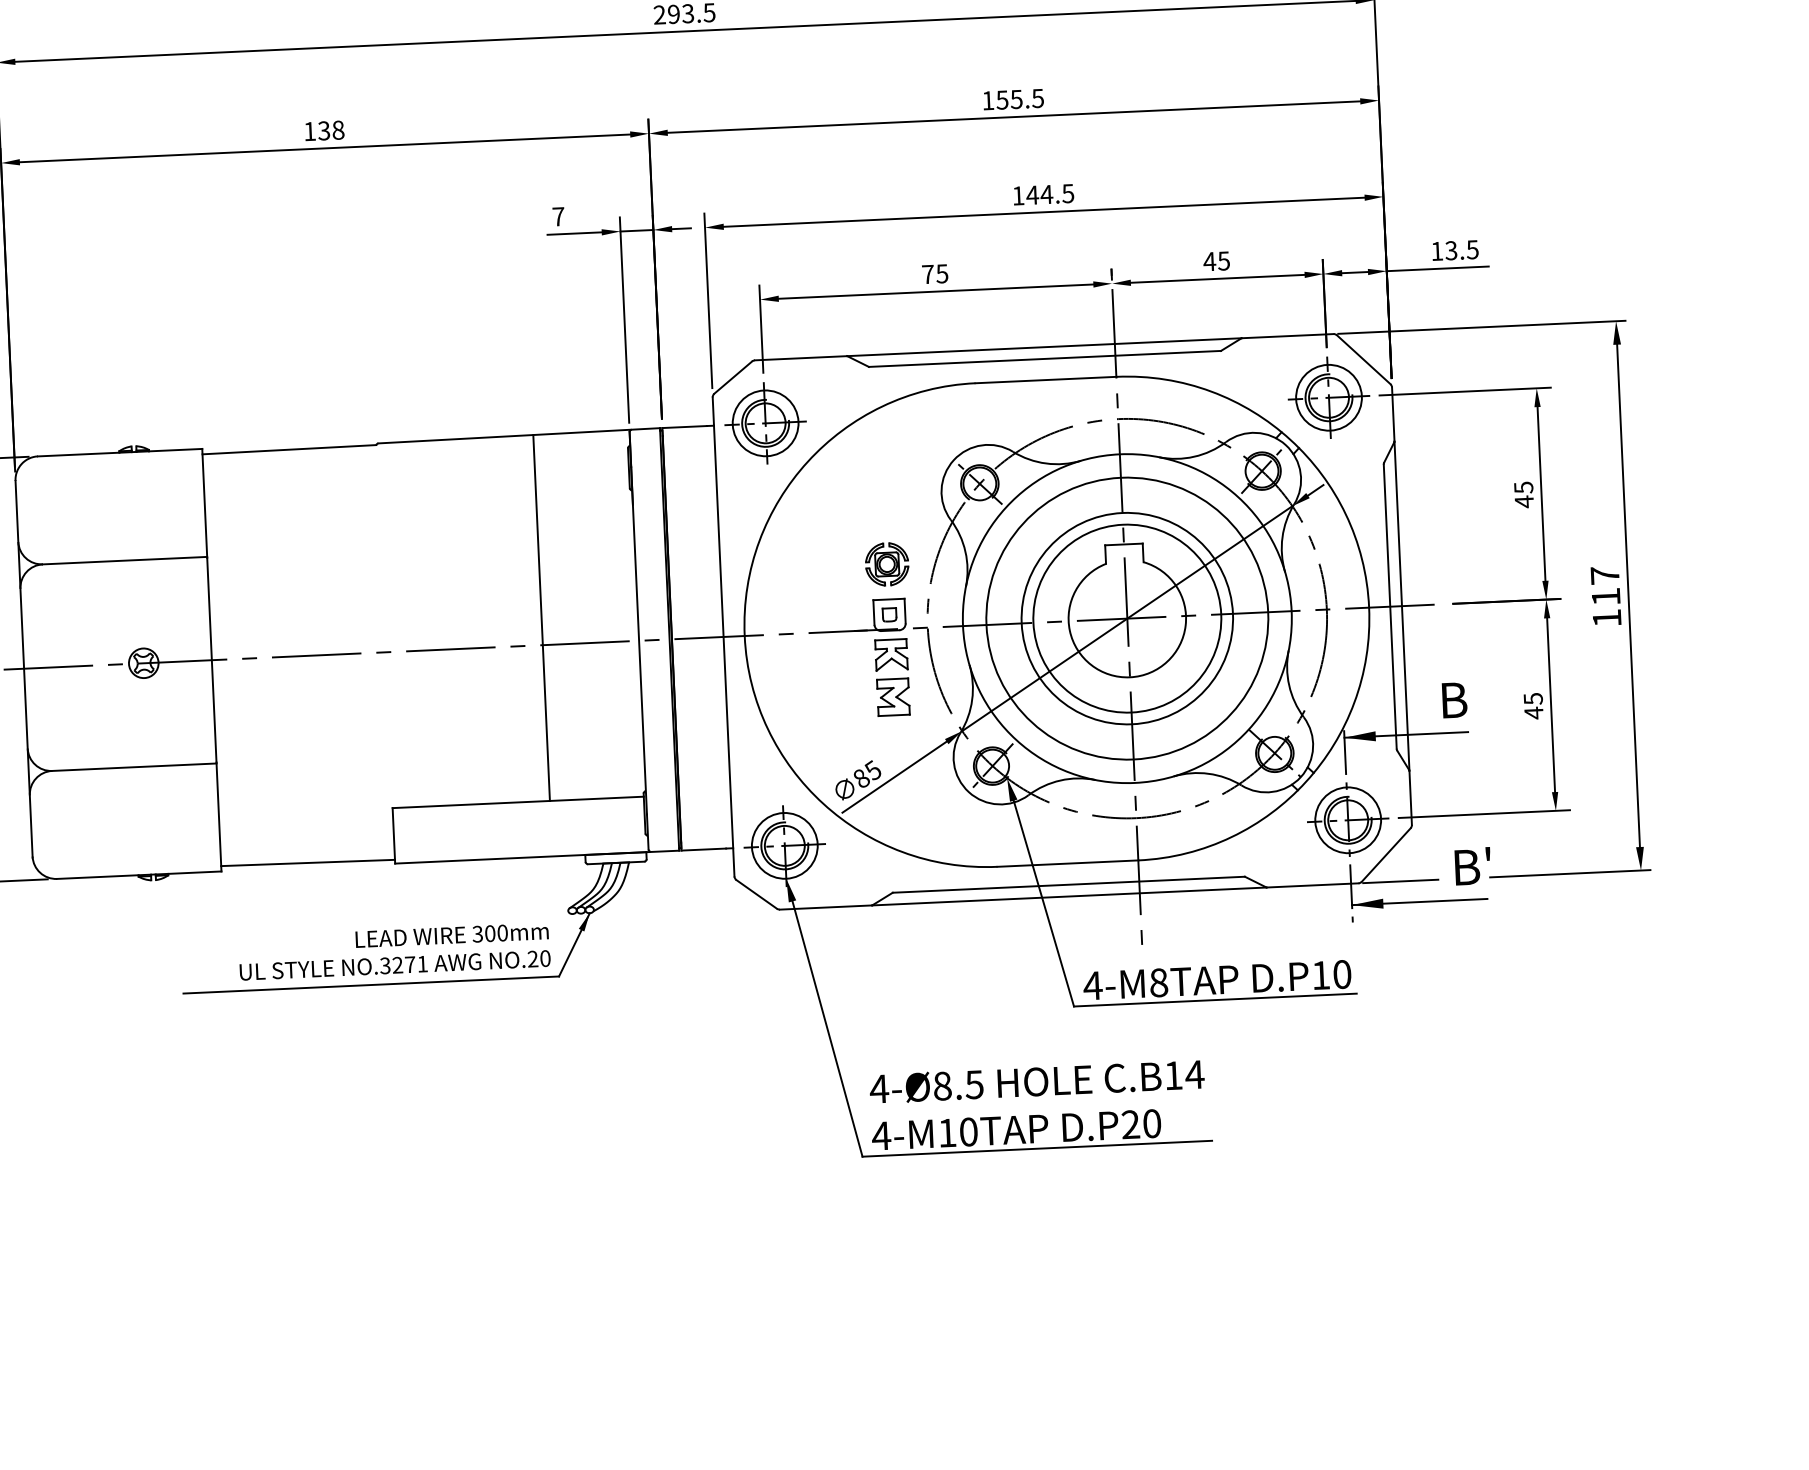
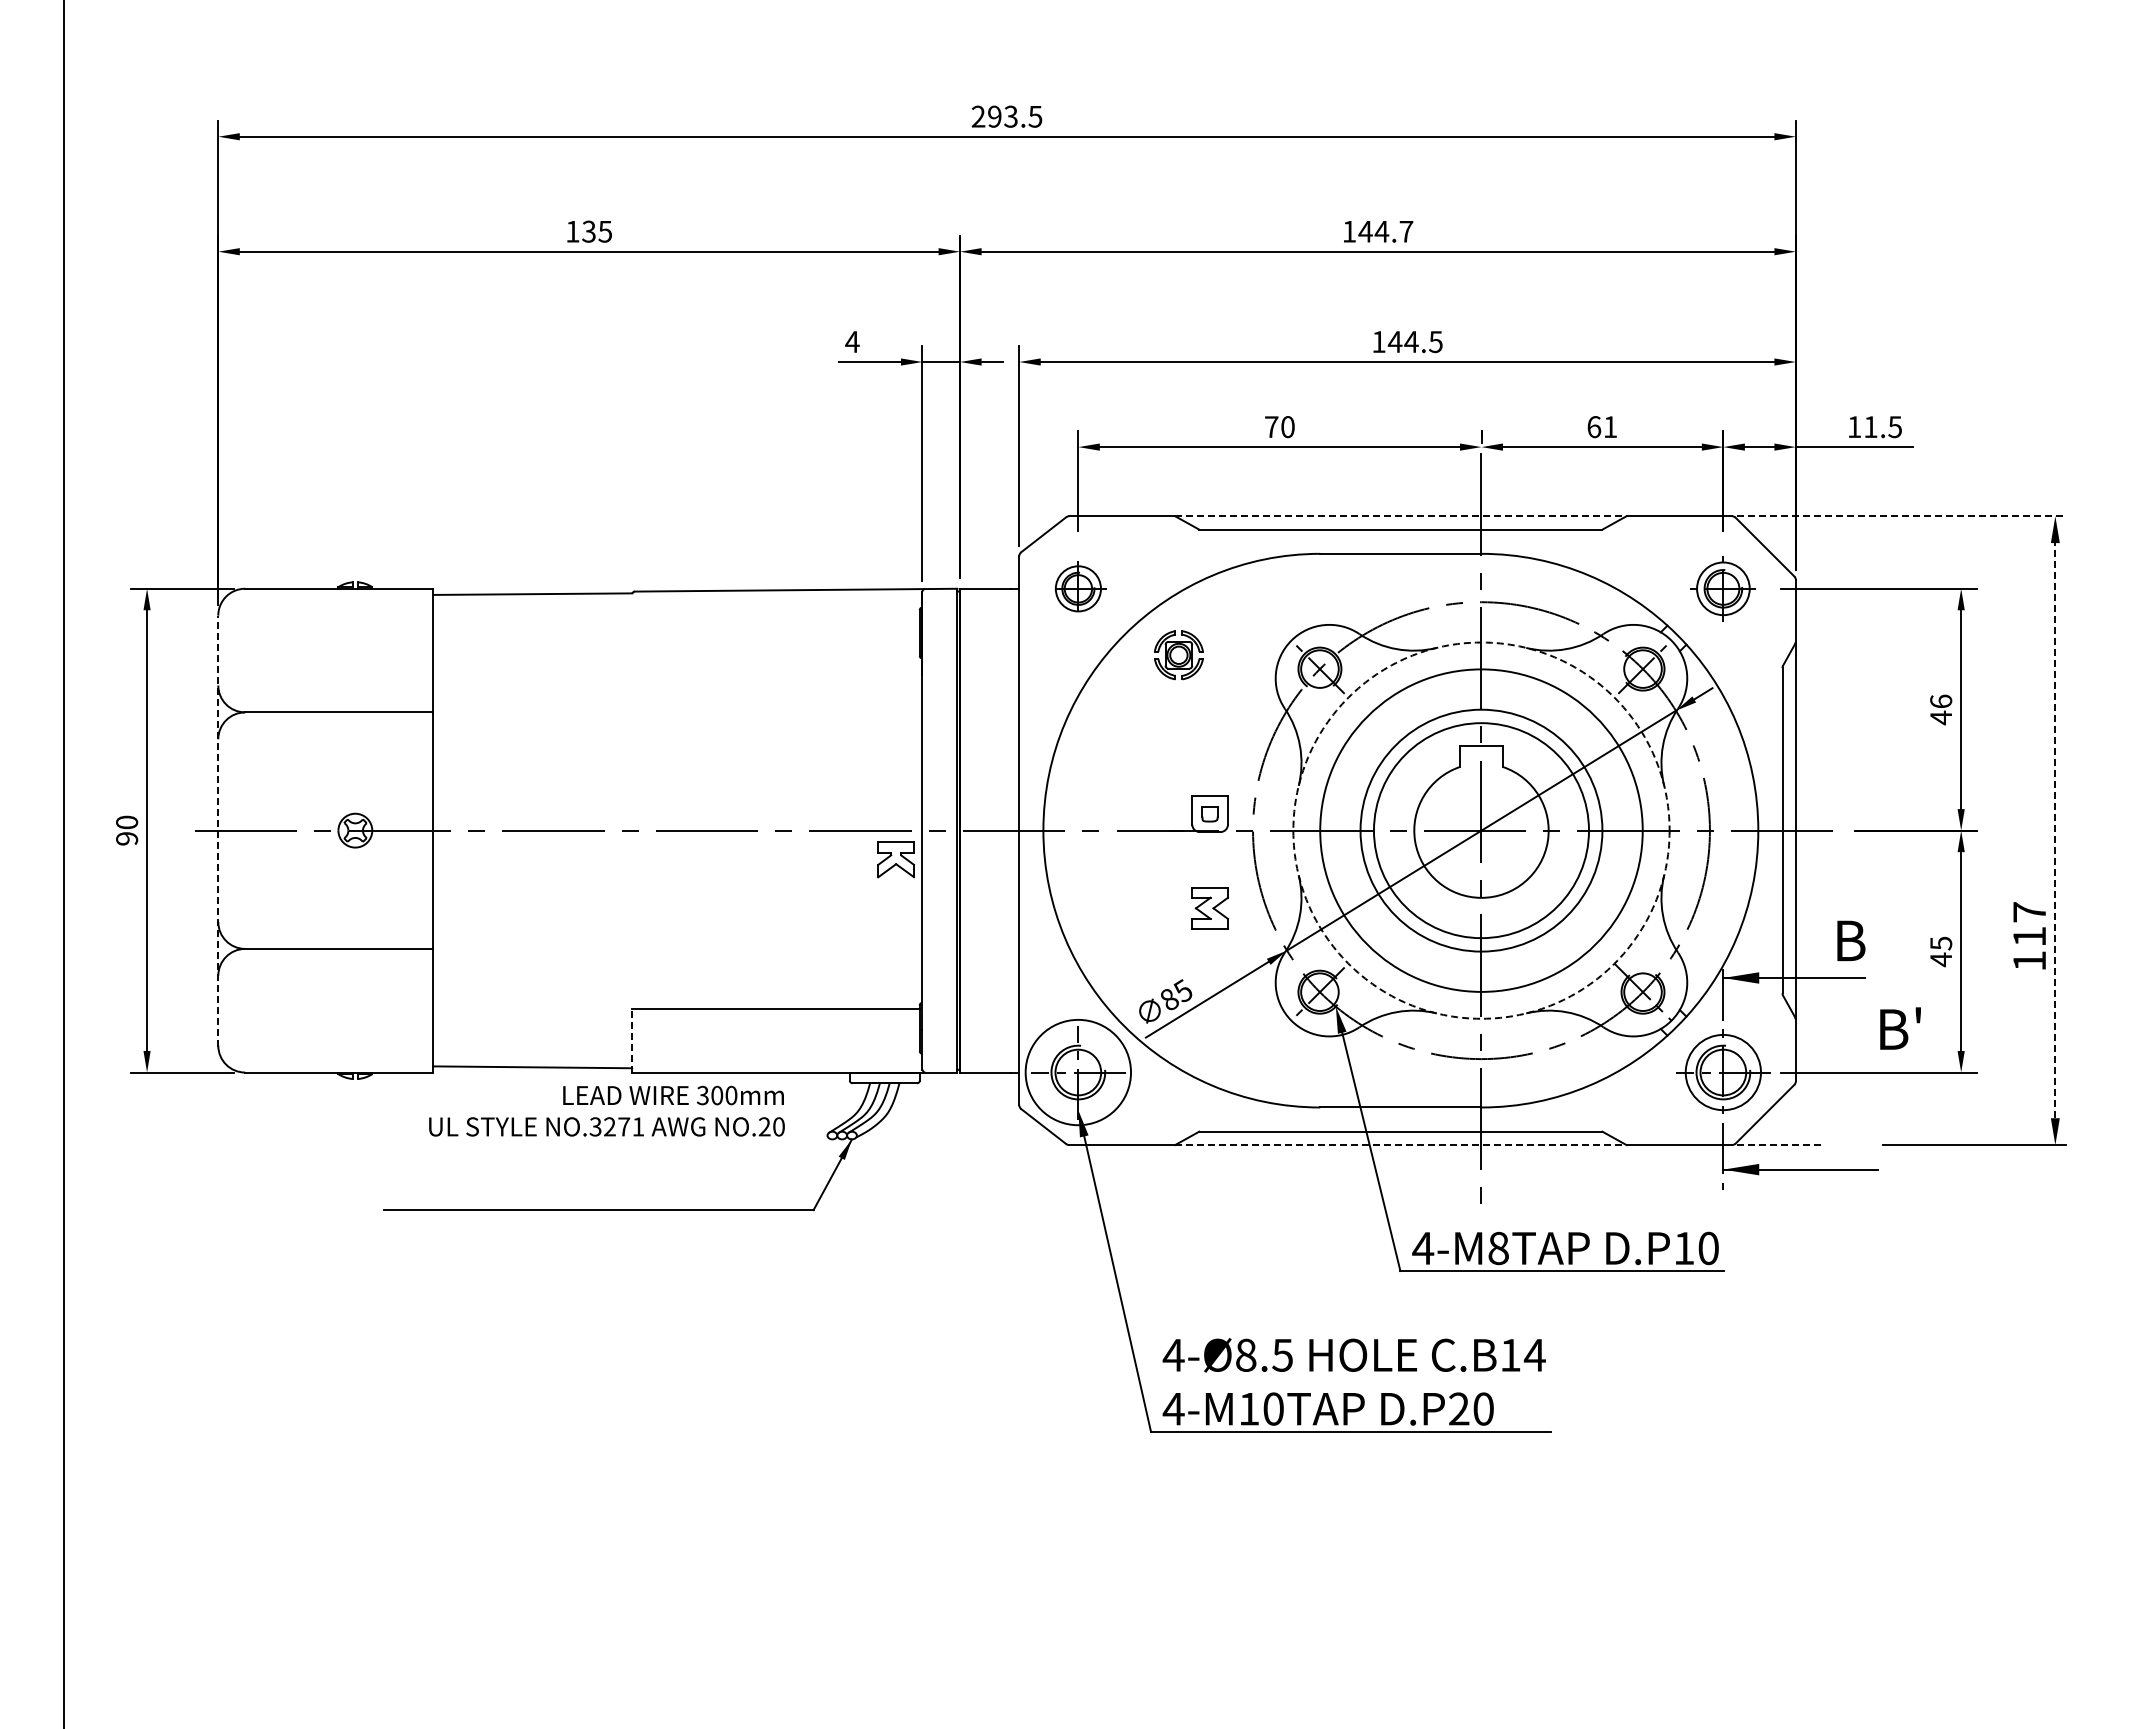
text: (1019, 99) -> (1385, 231), 155.5 -> 144.7
text: (338, 130) -> (605, 231), 138 -> 135
text: (558, 216) -> (852, 341), 7 -> 4
text: (1451, 251) -> (1870, 427), 13.5 -> 11.5
text: (1216, 261) -> (1601, 427), 45 -> 61
text: (941, 274) -> (1287, 427), 75 -> 70
line: (1482, 327) -> (1902, 516), solid -> dashed
line: (1044, 347) -> (1400, 516), solid -> dashed
part: (1329, 397) -> (1723, 588), size x0.7
part: (765, 423) -> (1078, 588), size x0.6
text: (1523, 487) -> (1941, 701), 45 -> 46
part: (886, 564) -> (1178, 655), moved
text: (1605, 595) -> (2029, 935), moved
line: (1628, 595) -> (2055, 830), solid -> dashed
line: (541, 617) -> (812, 799), removed
circle: (1127, 618) -> (1481, 830), solid -> dashed
part: (890, 654) -> (895, 859), moved
line: (24, 669) -> (218, 831), solid -> dashed
line: (394, 835) -> (632, 1040), solid -> dashed
circle: (784, 845) -> (1077, 1072), size x1.4
text: (1472, 866) -> (1900, 1028), moved
line: (1400, 881) -> (1780, 1145), solid -> dashed
line: (1069, 896) -> (1400, 1145), solid -> dashed
text: (394, 951) -> (606, 1110), moved

